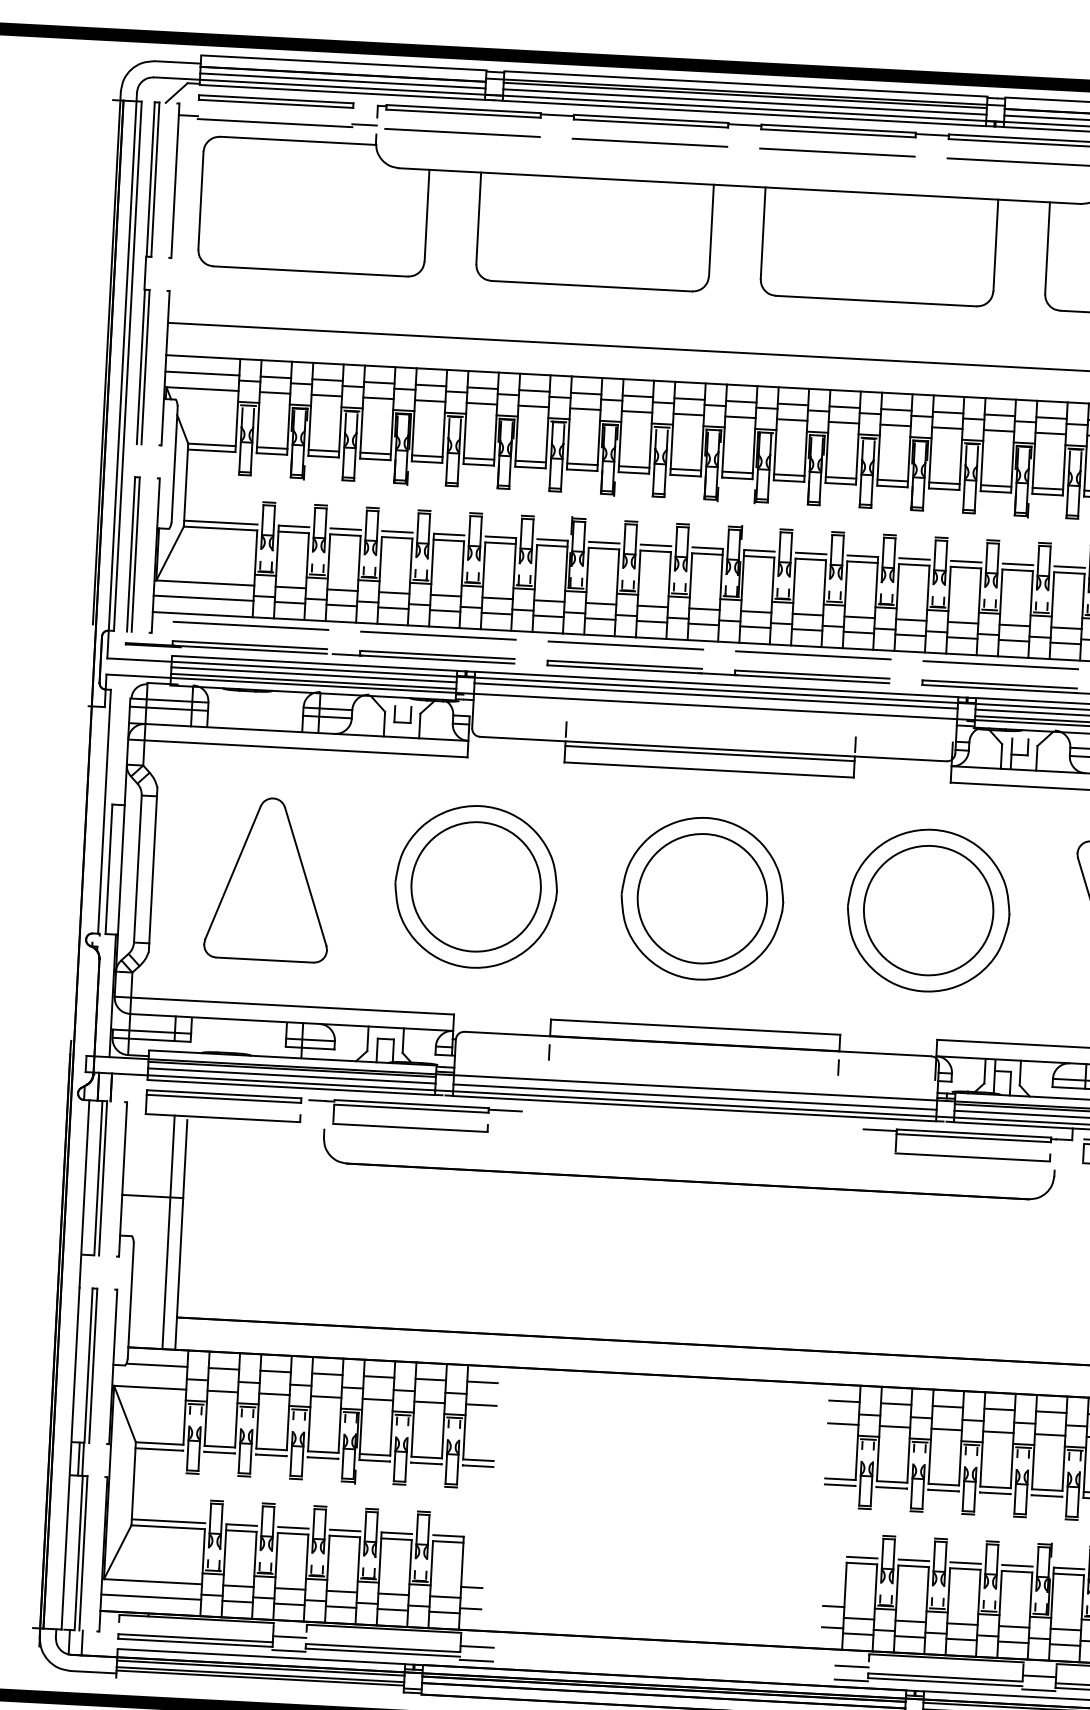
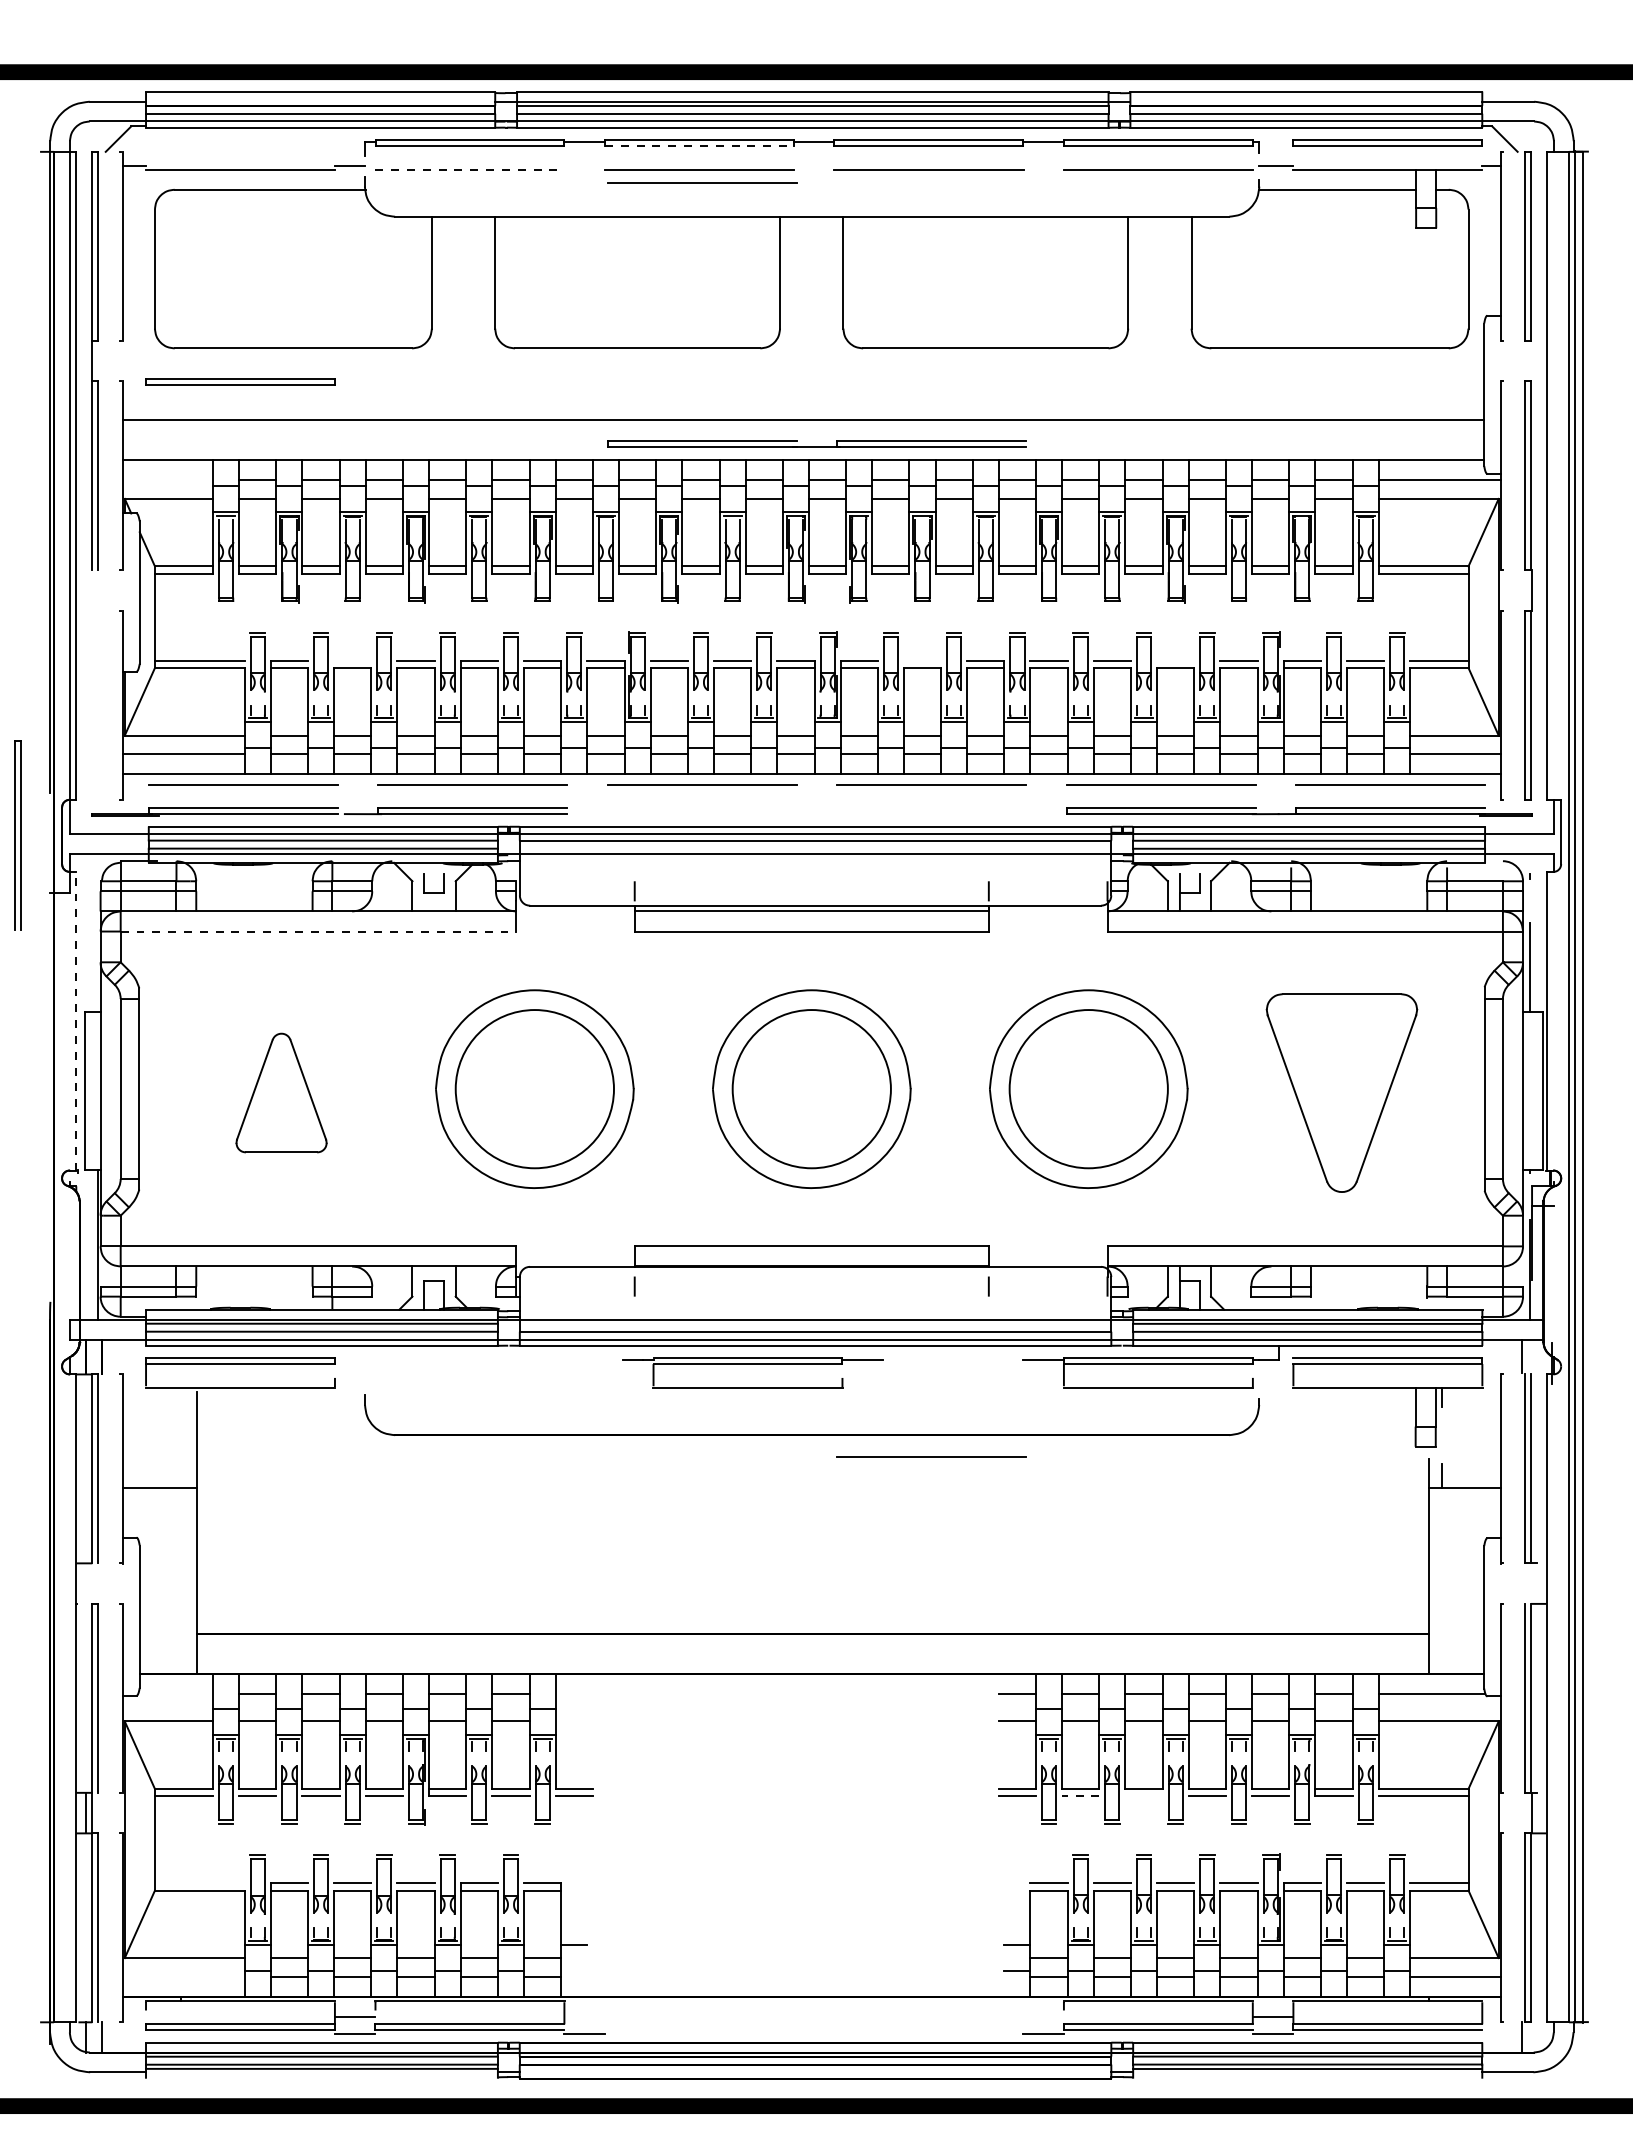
part: (276, 101) -> (240, 381), moved
line: (651, 123) -> (699, 146), solid -> dashed
line: (462, 132) -> (469, 169), solid -> dashed
line: (651, 153) -> (702, 182), added
line: (202, 373) -> (167, 479), removed
line: (345, 528) -> (352, 660), removed
line: (811, 553) -> (922, 660), removed
part: (132, 554) -> (17, 835), moved
line: (1017, 564) -> (1175, 660), removed
part: (718, 671) -> (816, 443), moved
line: (306, 748) -> (318, 931), solid -> dashed
line: (104, 811) -> (76, 1020), solid -> dashed
part: (269, 878) -> (281, 1092), size x0.6
part: (415, 1109) -> (752, 1364), moved
line: (784, 1203) -> (931, 1456), added
line: (168, 1232) -> (181, 1530), removed
line: (157, 1365) -> (176, 1693), removed
line: (481, 1382) -> (573, 1693), removed
line: (480, 1405) -> (573, 1721), removed
line: (891, 1488) -> (1080, 1796), solid -> dashed
line: (943, 1490) -> (1143, 1796), removed
line: (168, 1521) -> (199, 1883), removed
line: (151, 1597) -> (183, 1977), removed
line: (470, 1608) -> (574, 1970), removed
line: (477, 1646) -> (584, 2016), removed
line: (851, 1666) -> (1043, 2016), removed

